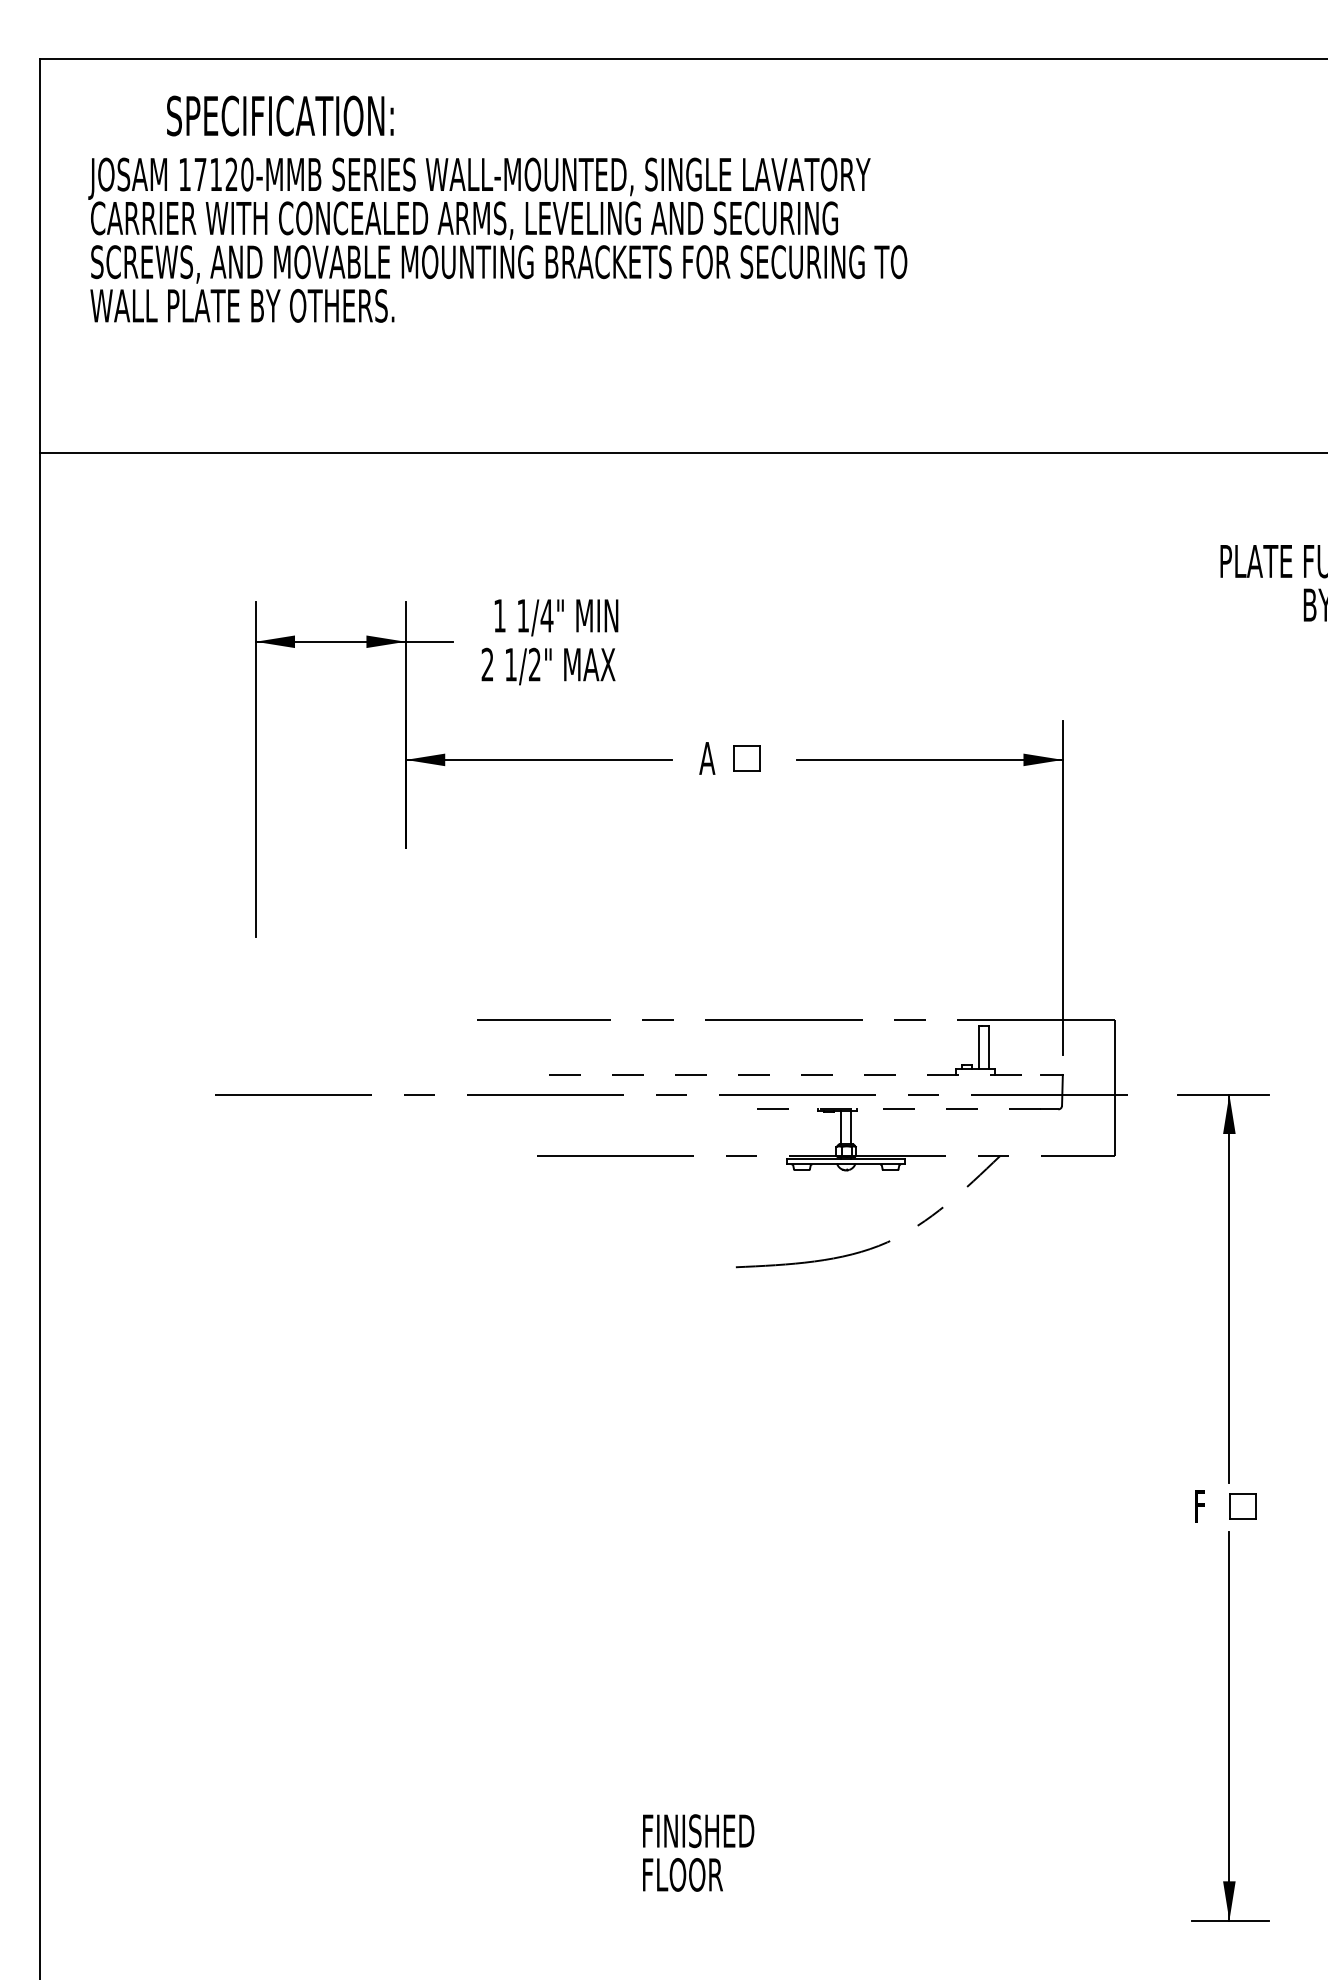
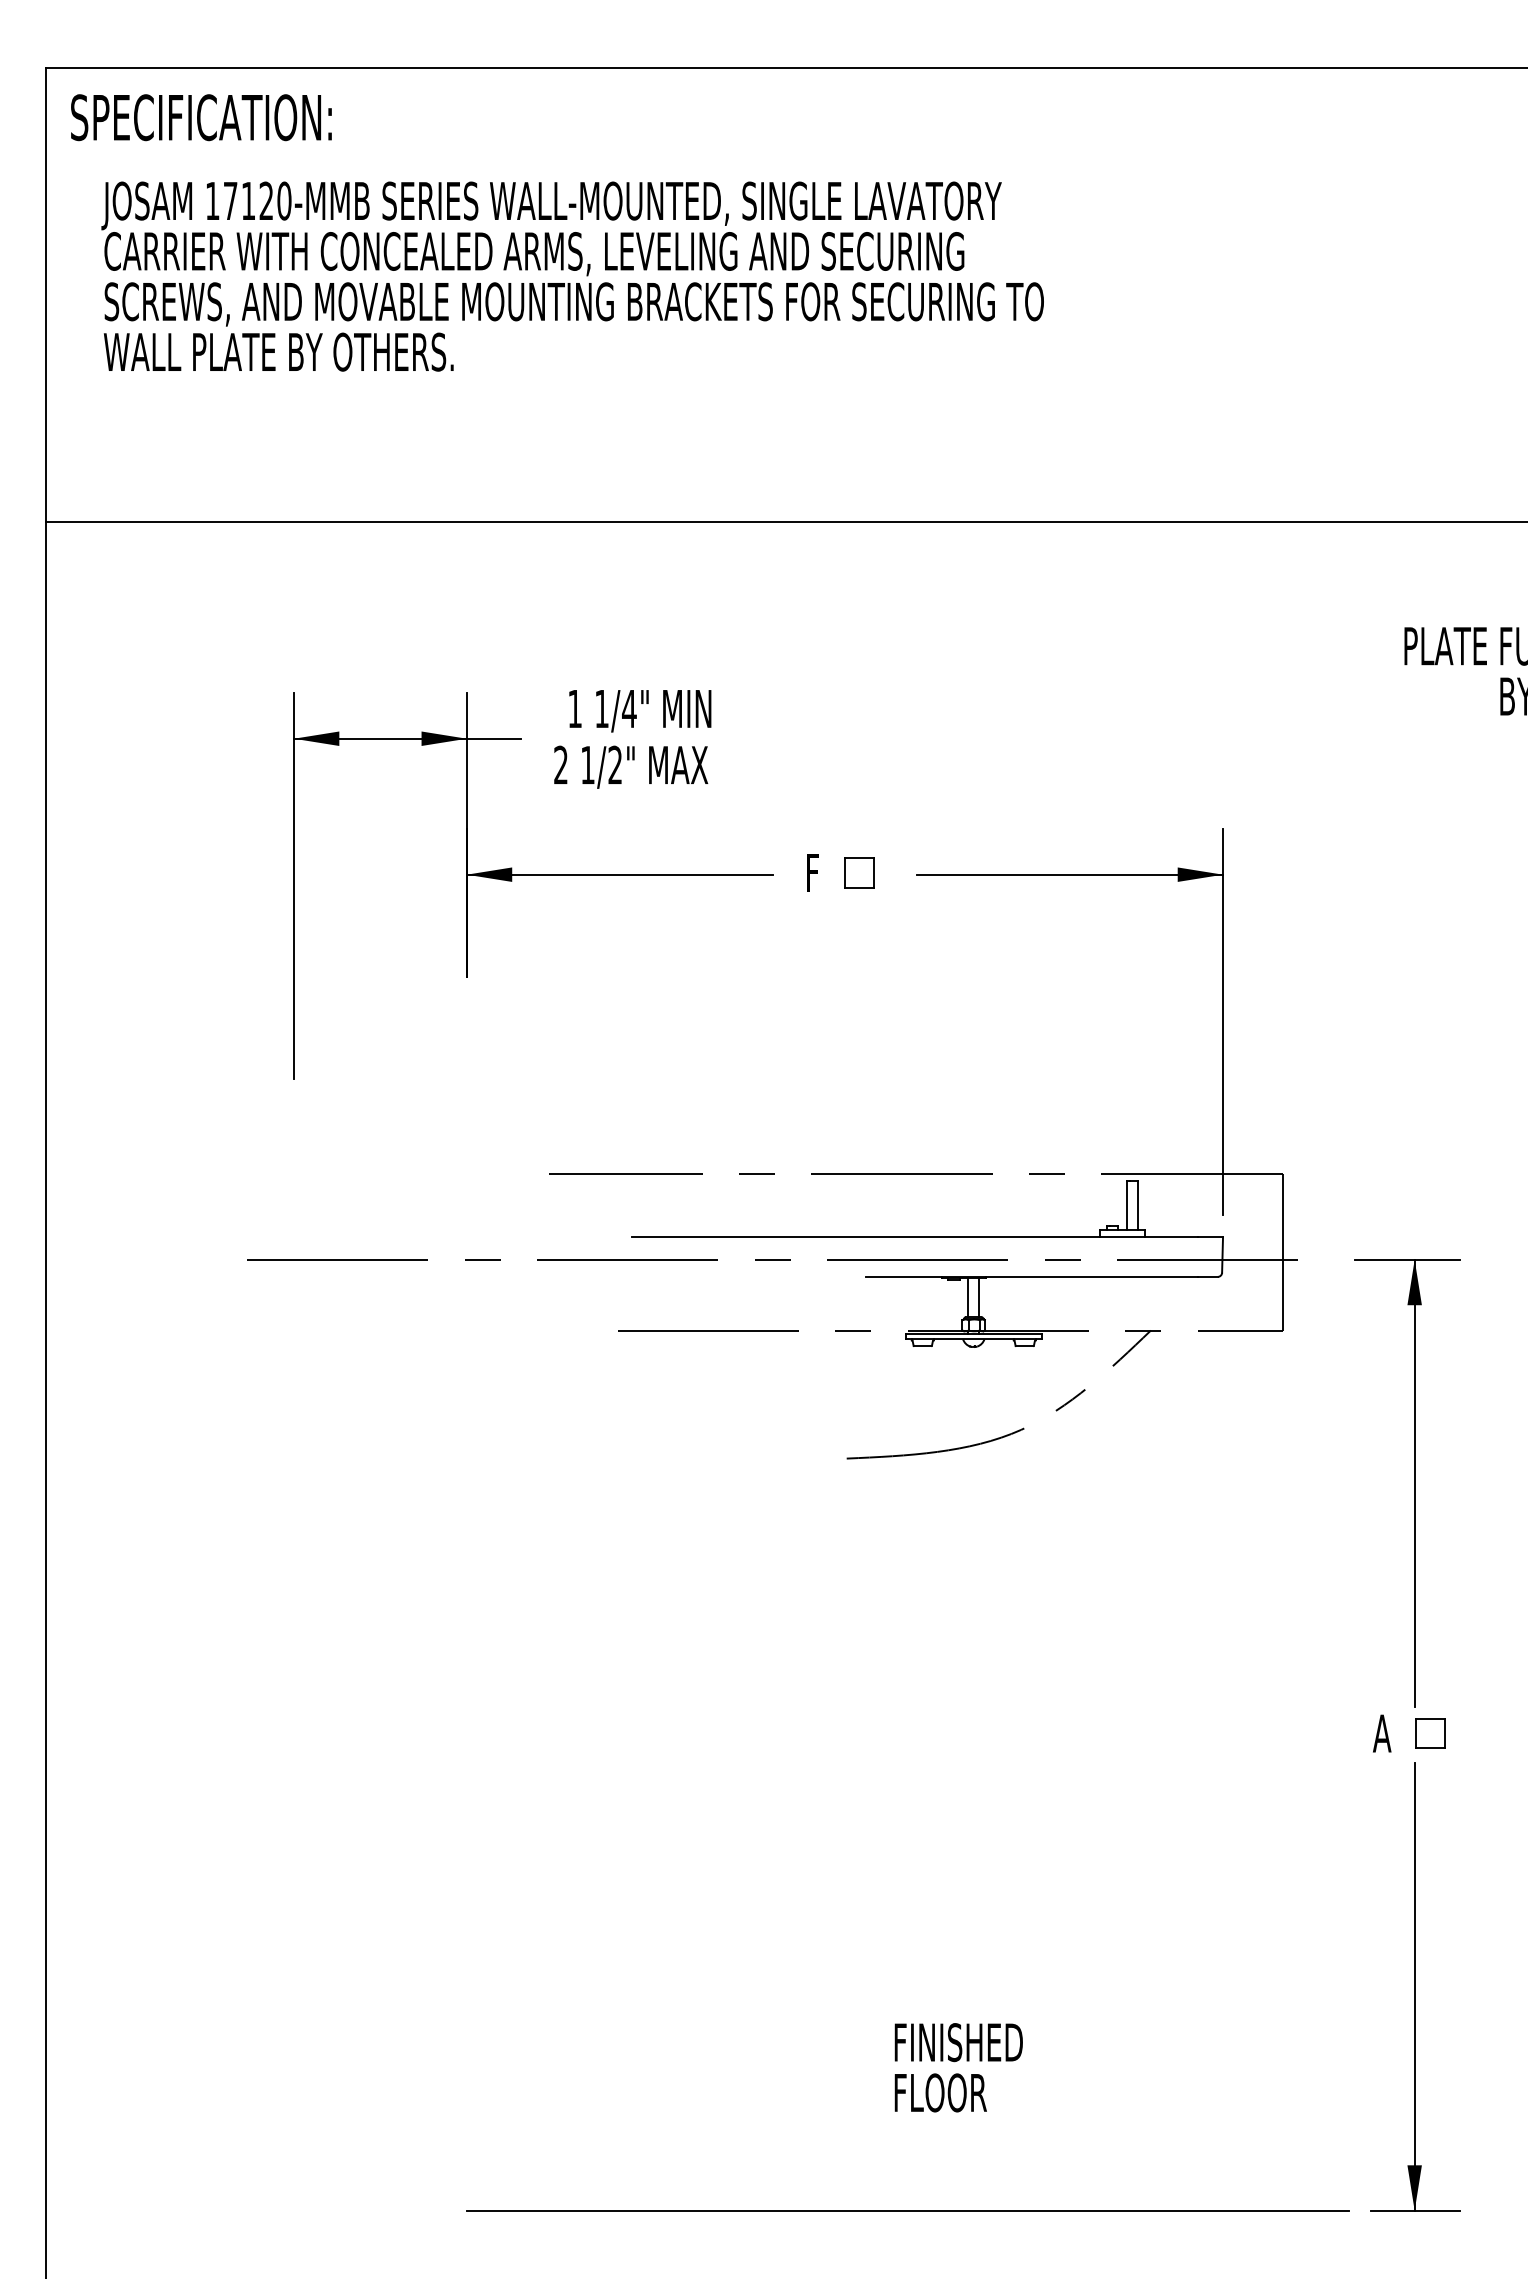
text: (280, 115) -> (201, 117), moved
text: (707, 758) -> (813, 872), A -> F
line: (794, 1075) -> (914, 1237), dashed -> solid
line: (896, 1109) -> (1031, 1276), dashed -> solid
text: (1201, 1506) -> (1382, 1733), F -> A
text: (698, 1852) -> (958, 2067), moved
line: (788, 1920) -> (907, 2210), added

